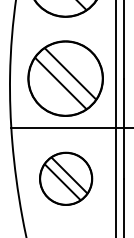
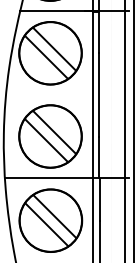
part: (65, 178) -> (50, 220), size x1.43

